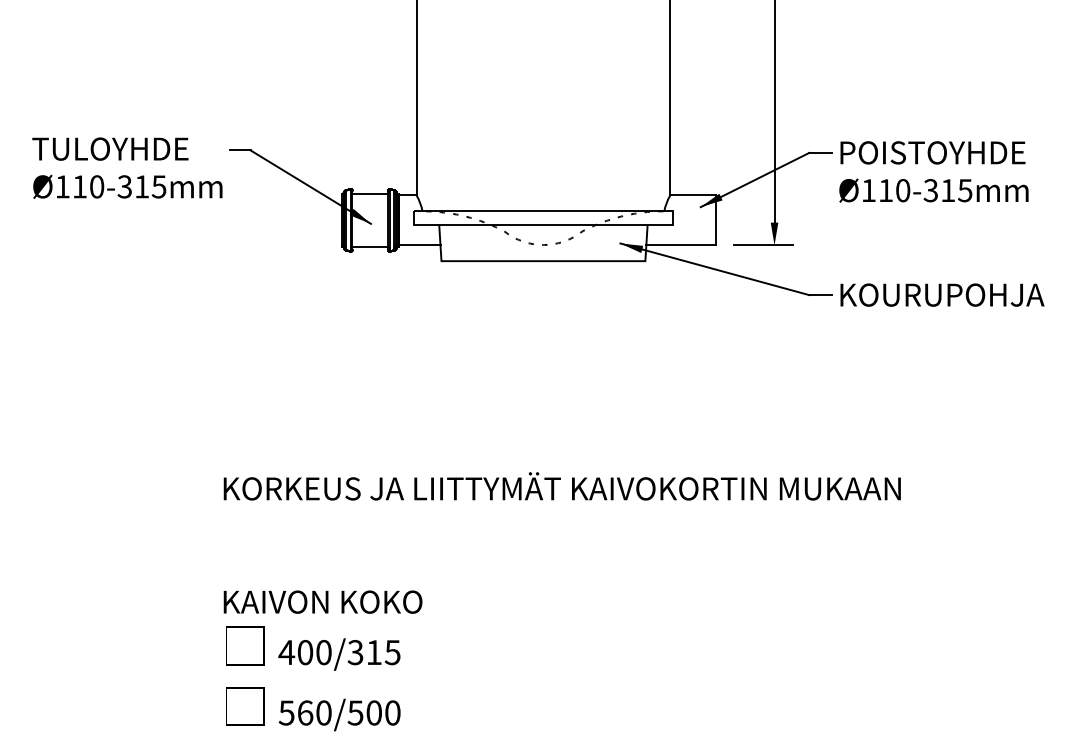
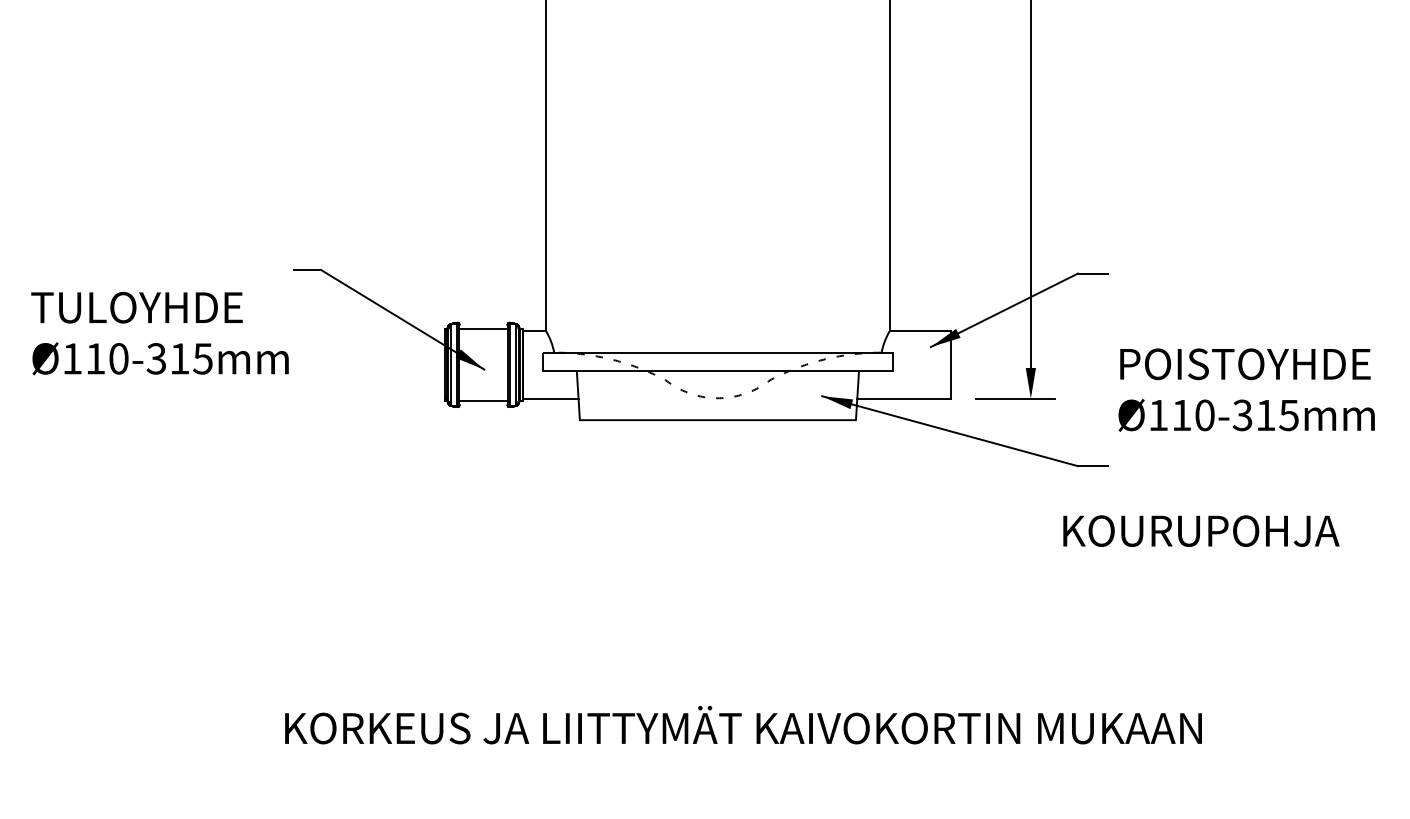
text: (127, 167) -> (160, 332), moved
text: (933, 171) -> (1246, 389), moved
text: (942, 294) -> (1201, 530), moved

